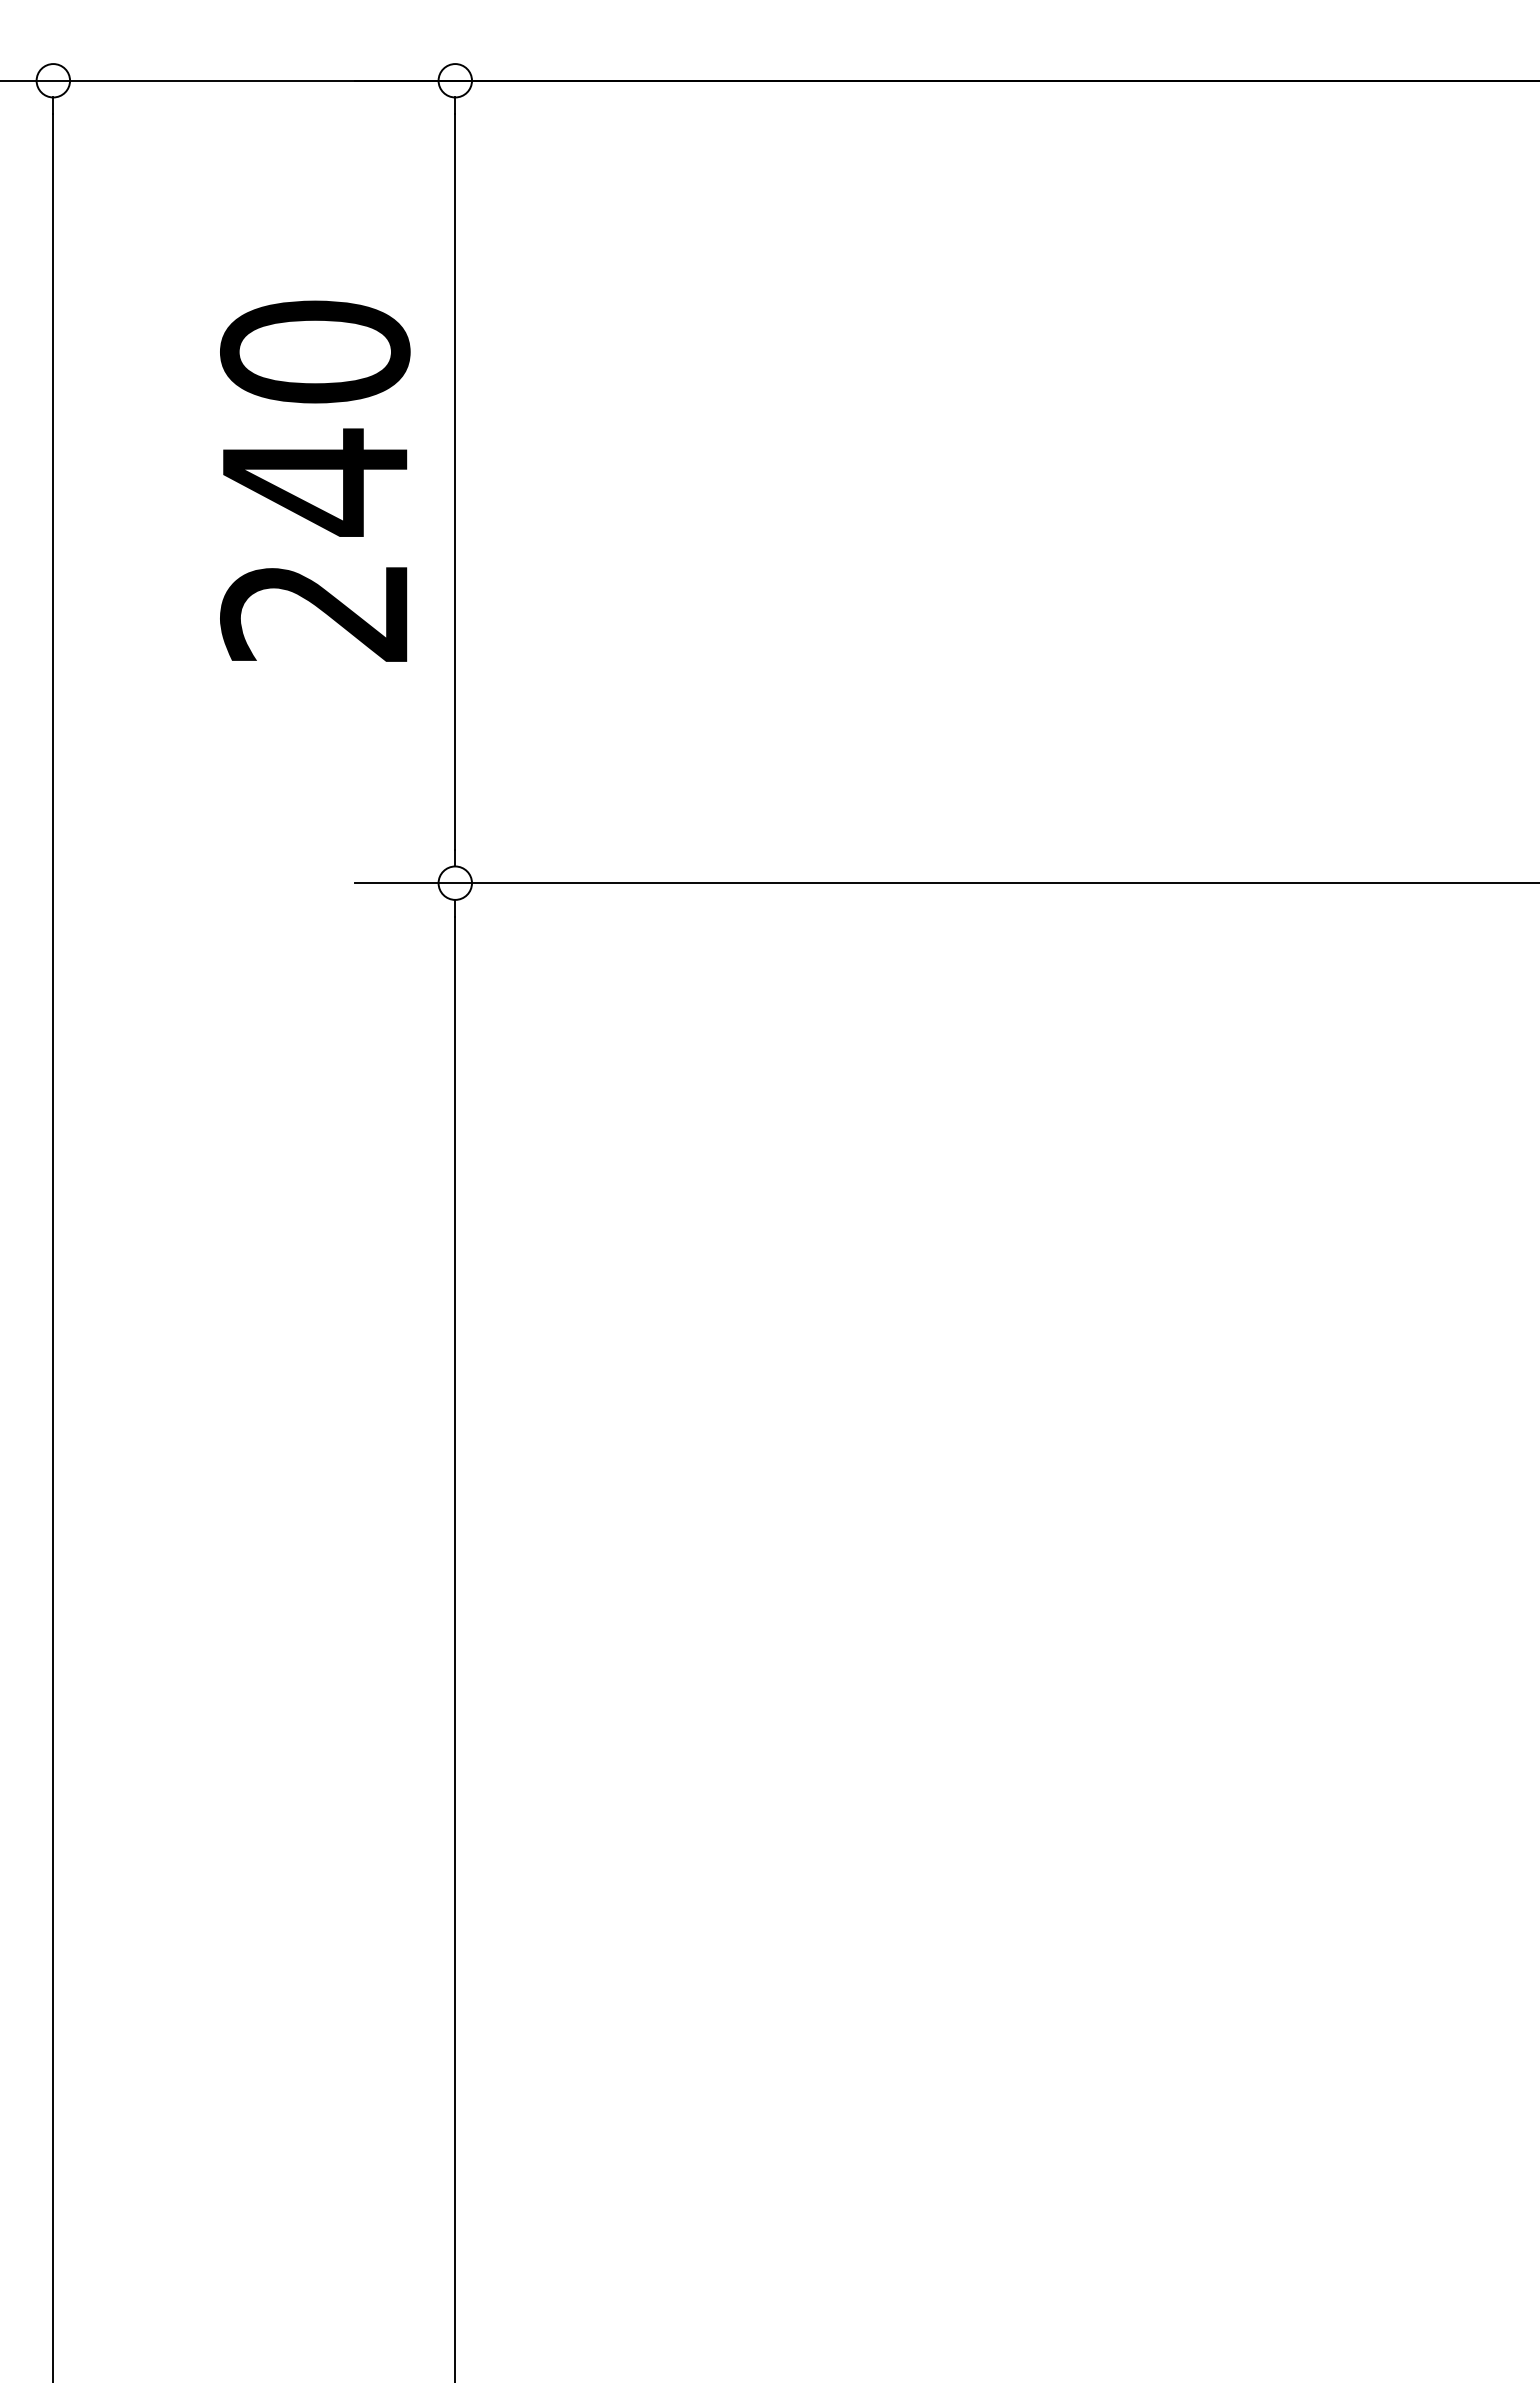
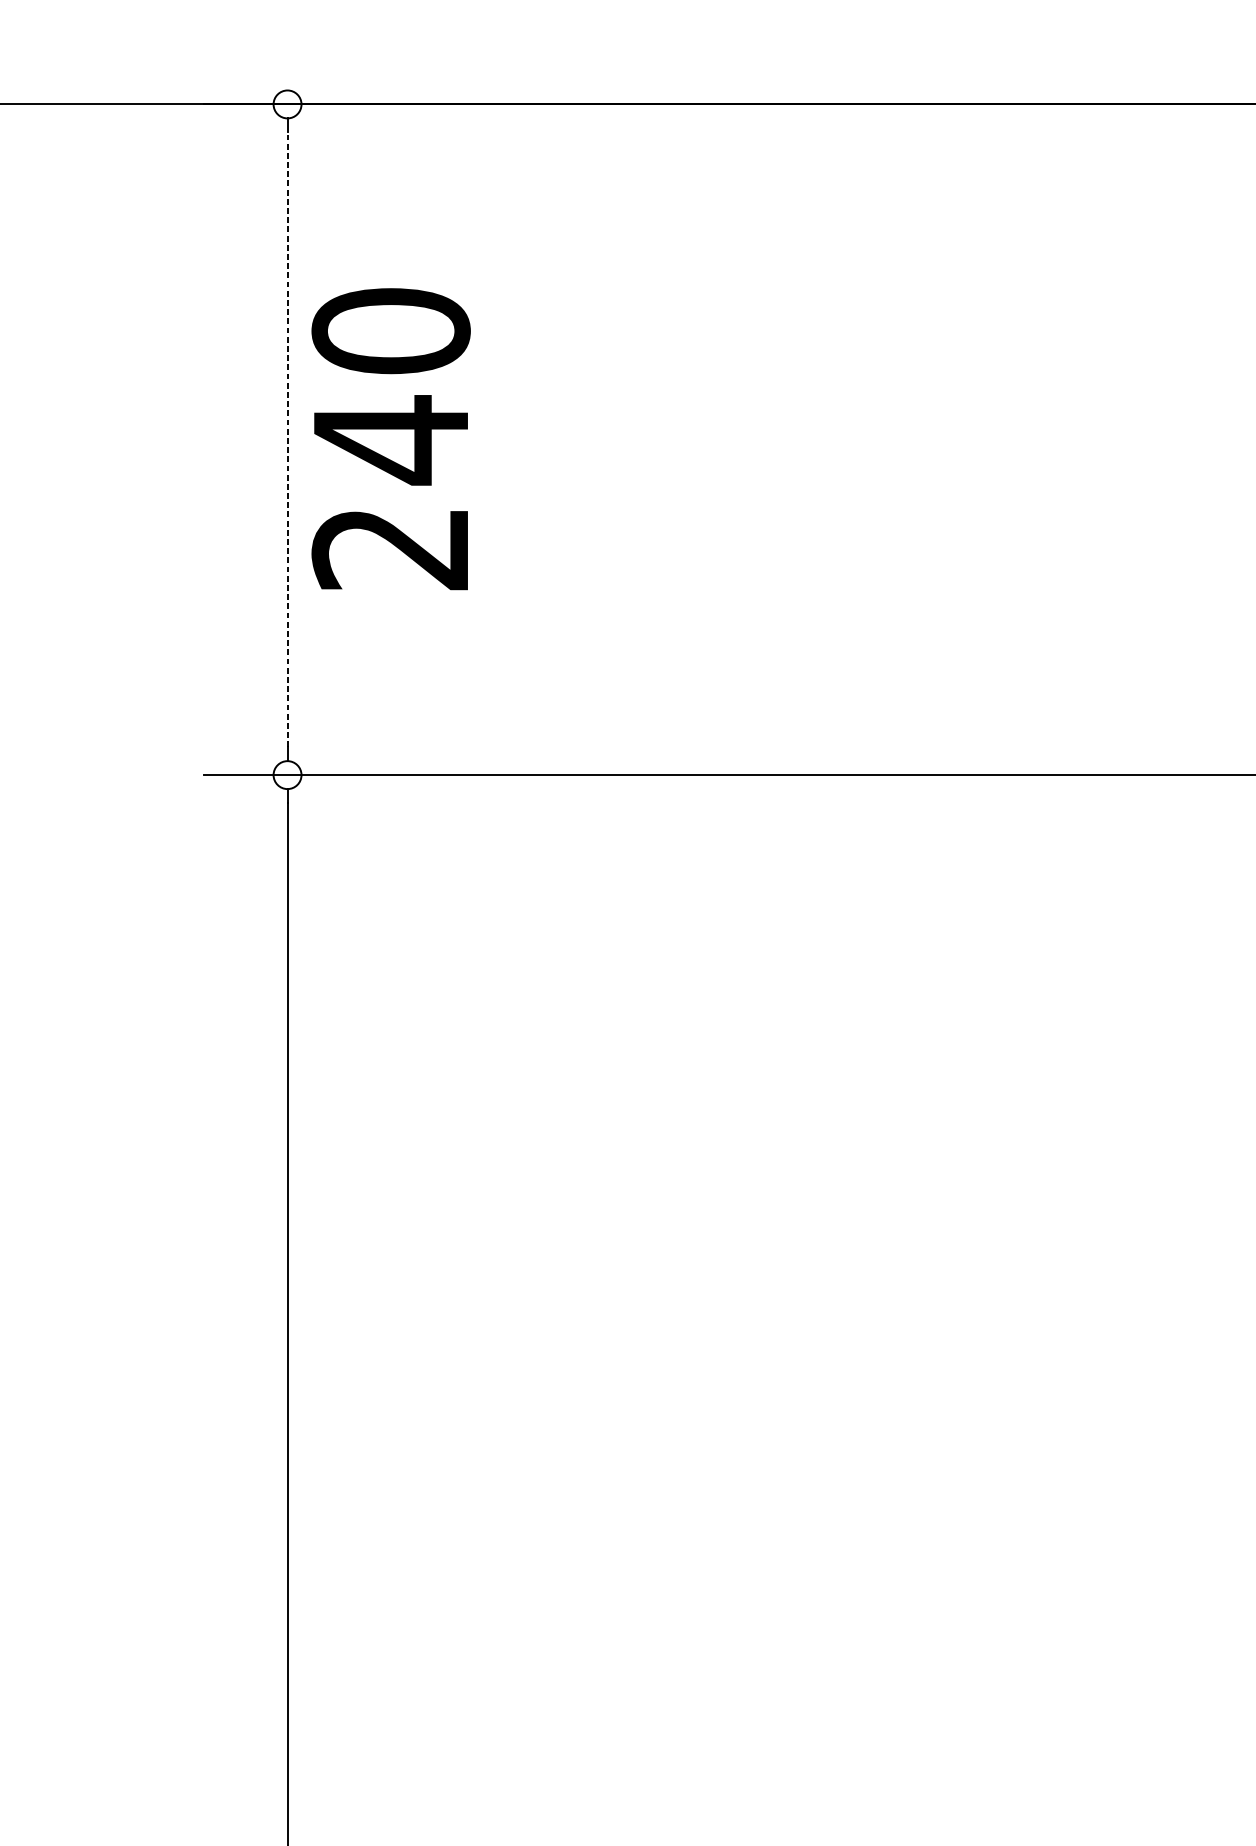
text: (315, 480) -> (391, 438), moved
line: (455, 481) -> (287, 439), solid -> dashed

